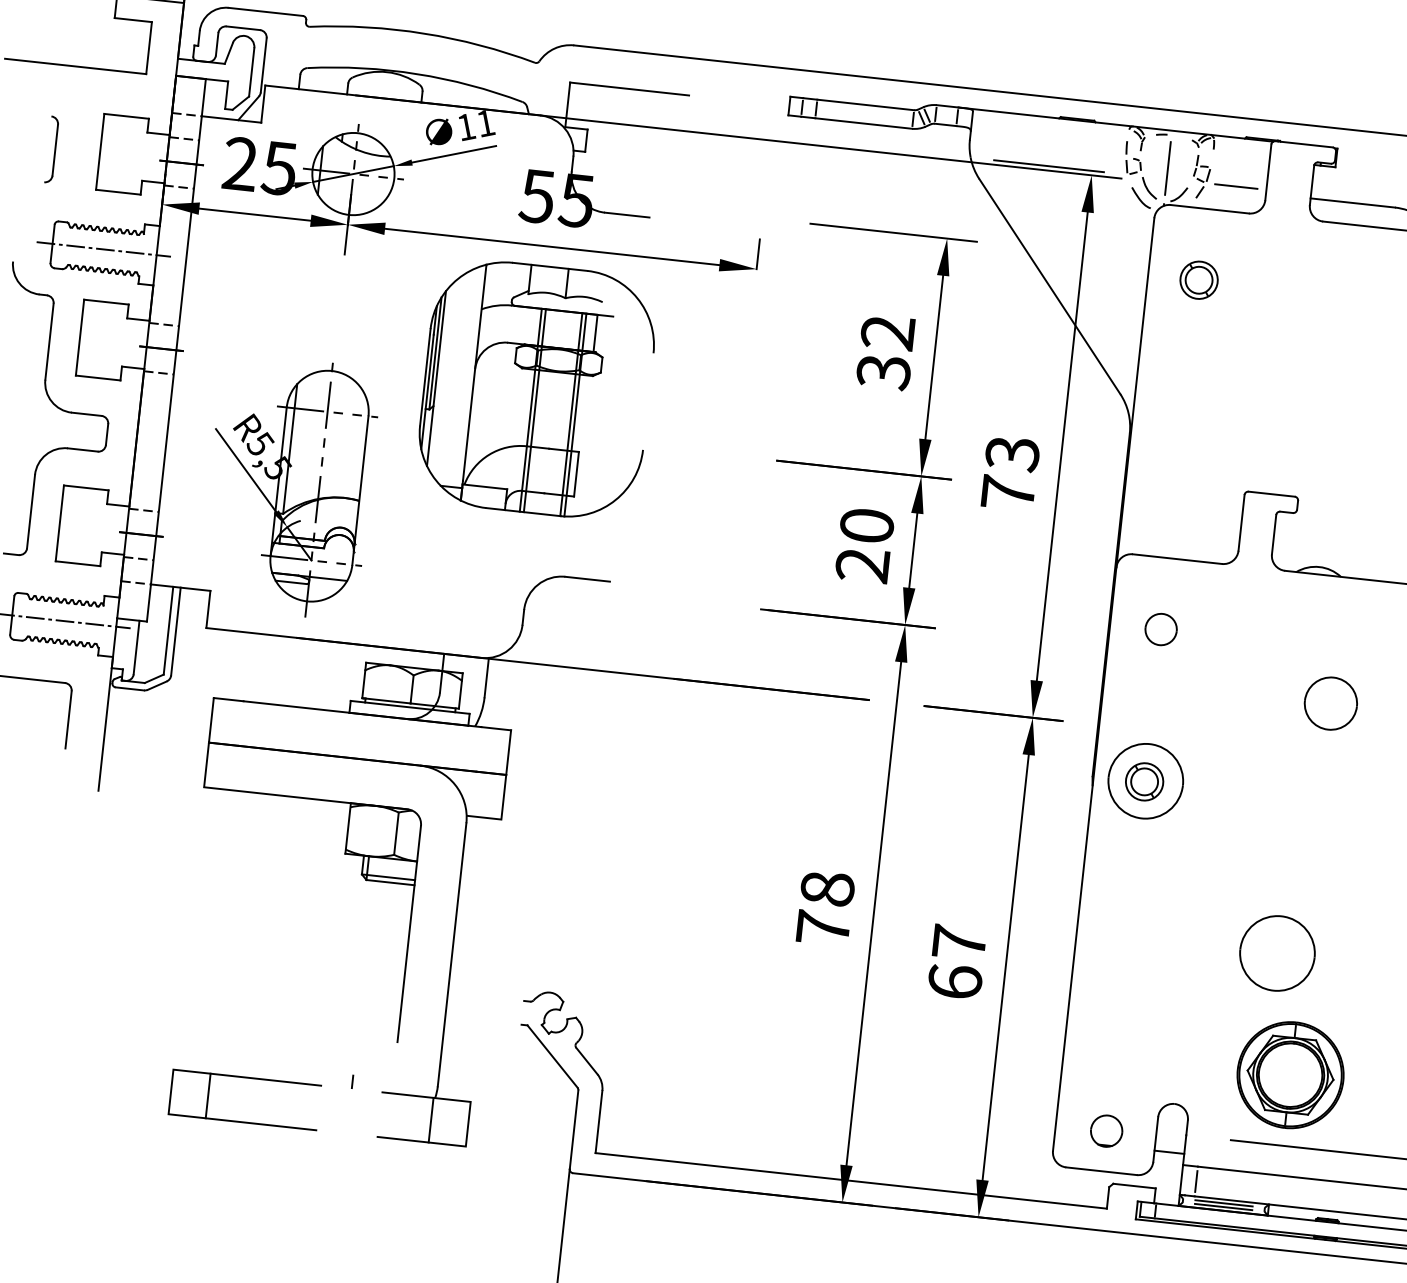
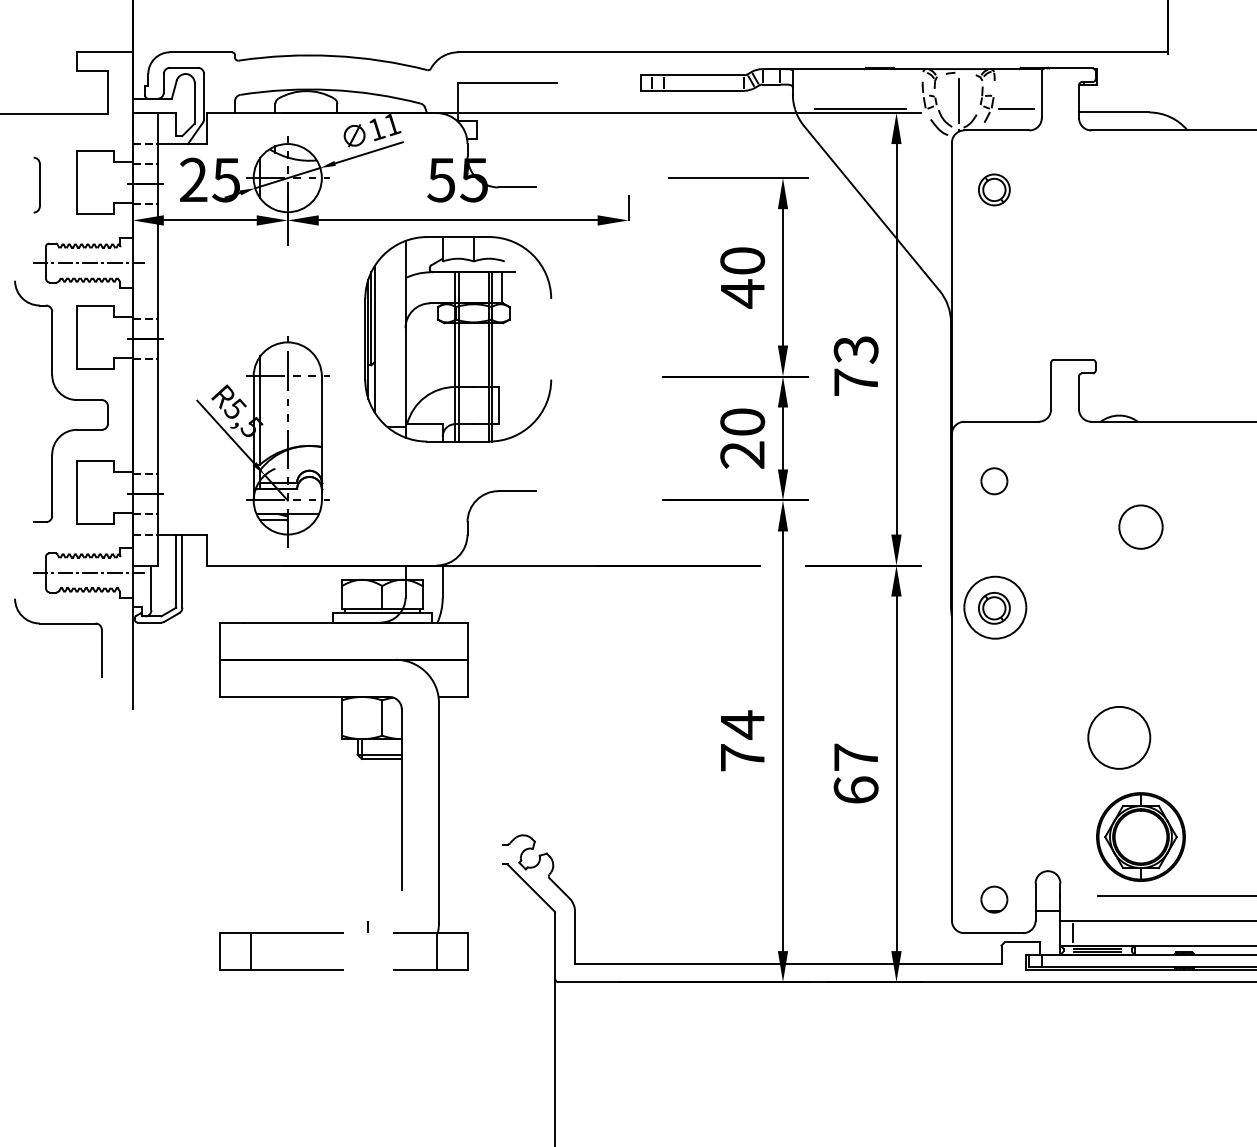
text: (885, 352) -> (742, 277), 32 -> 40
text: (827, 889) -> (742, 725), 78 -> 74

